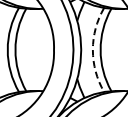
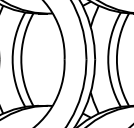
arc: (92, 49) -> (107, 59), dashed -> solid

